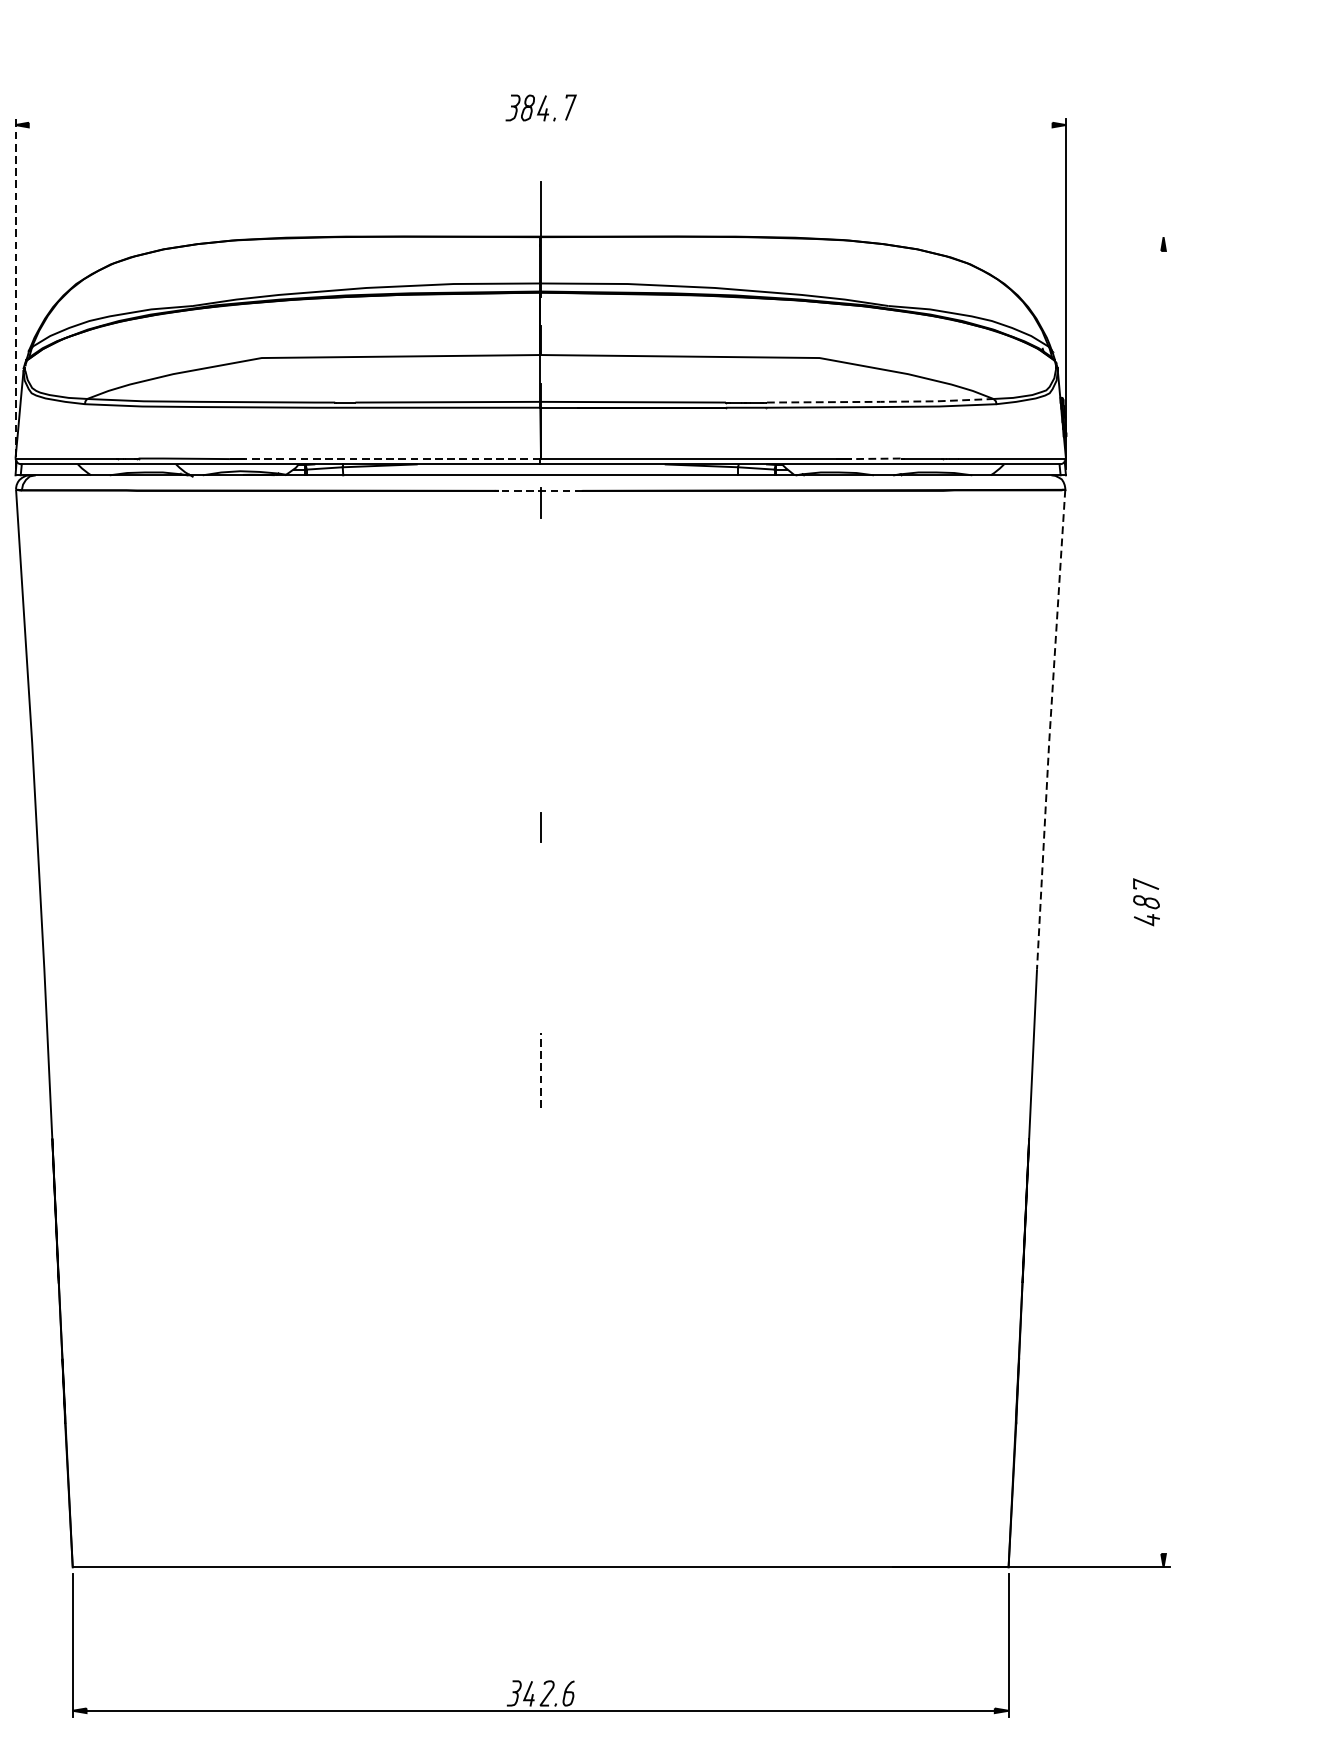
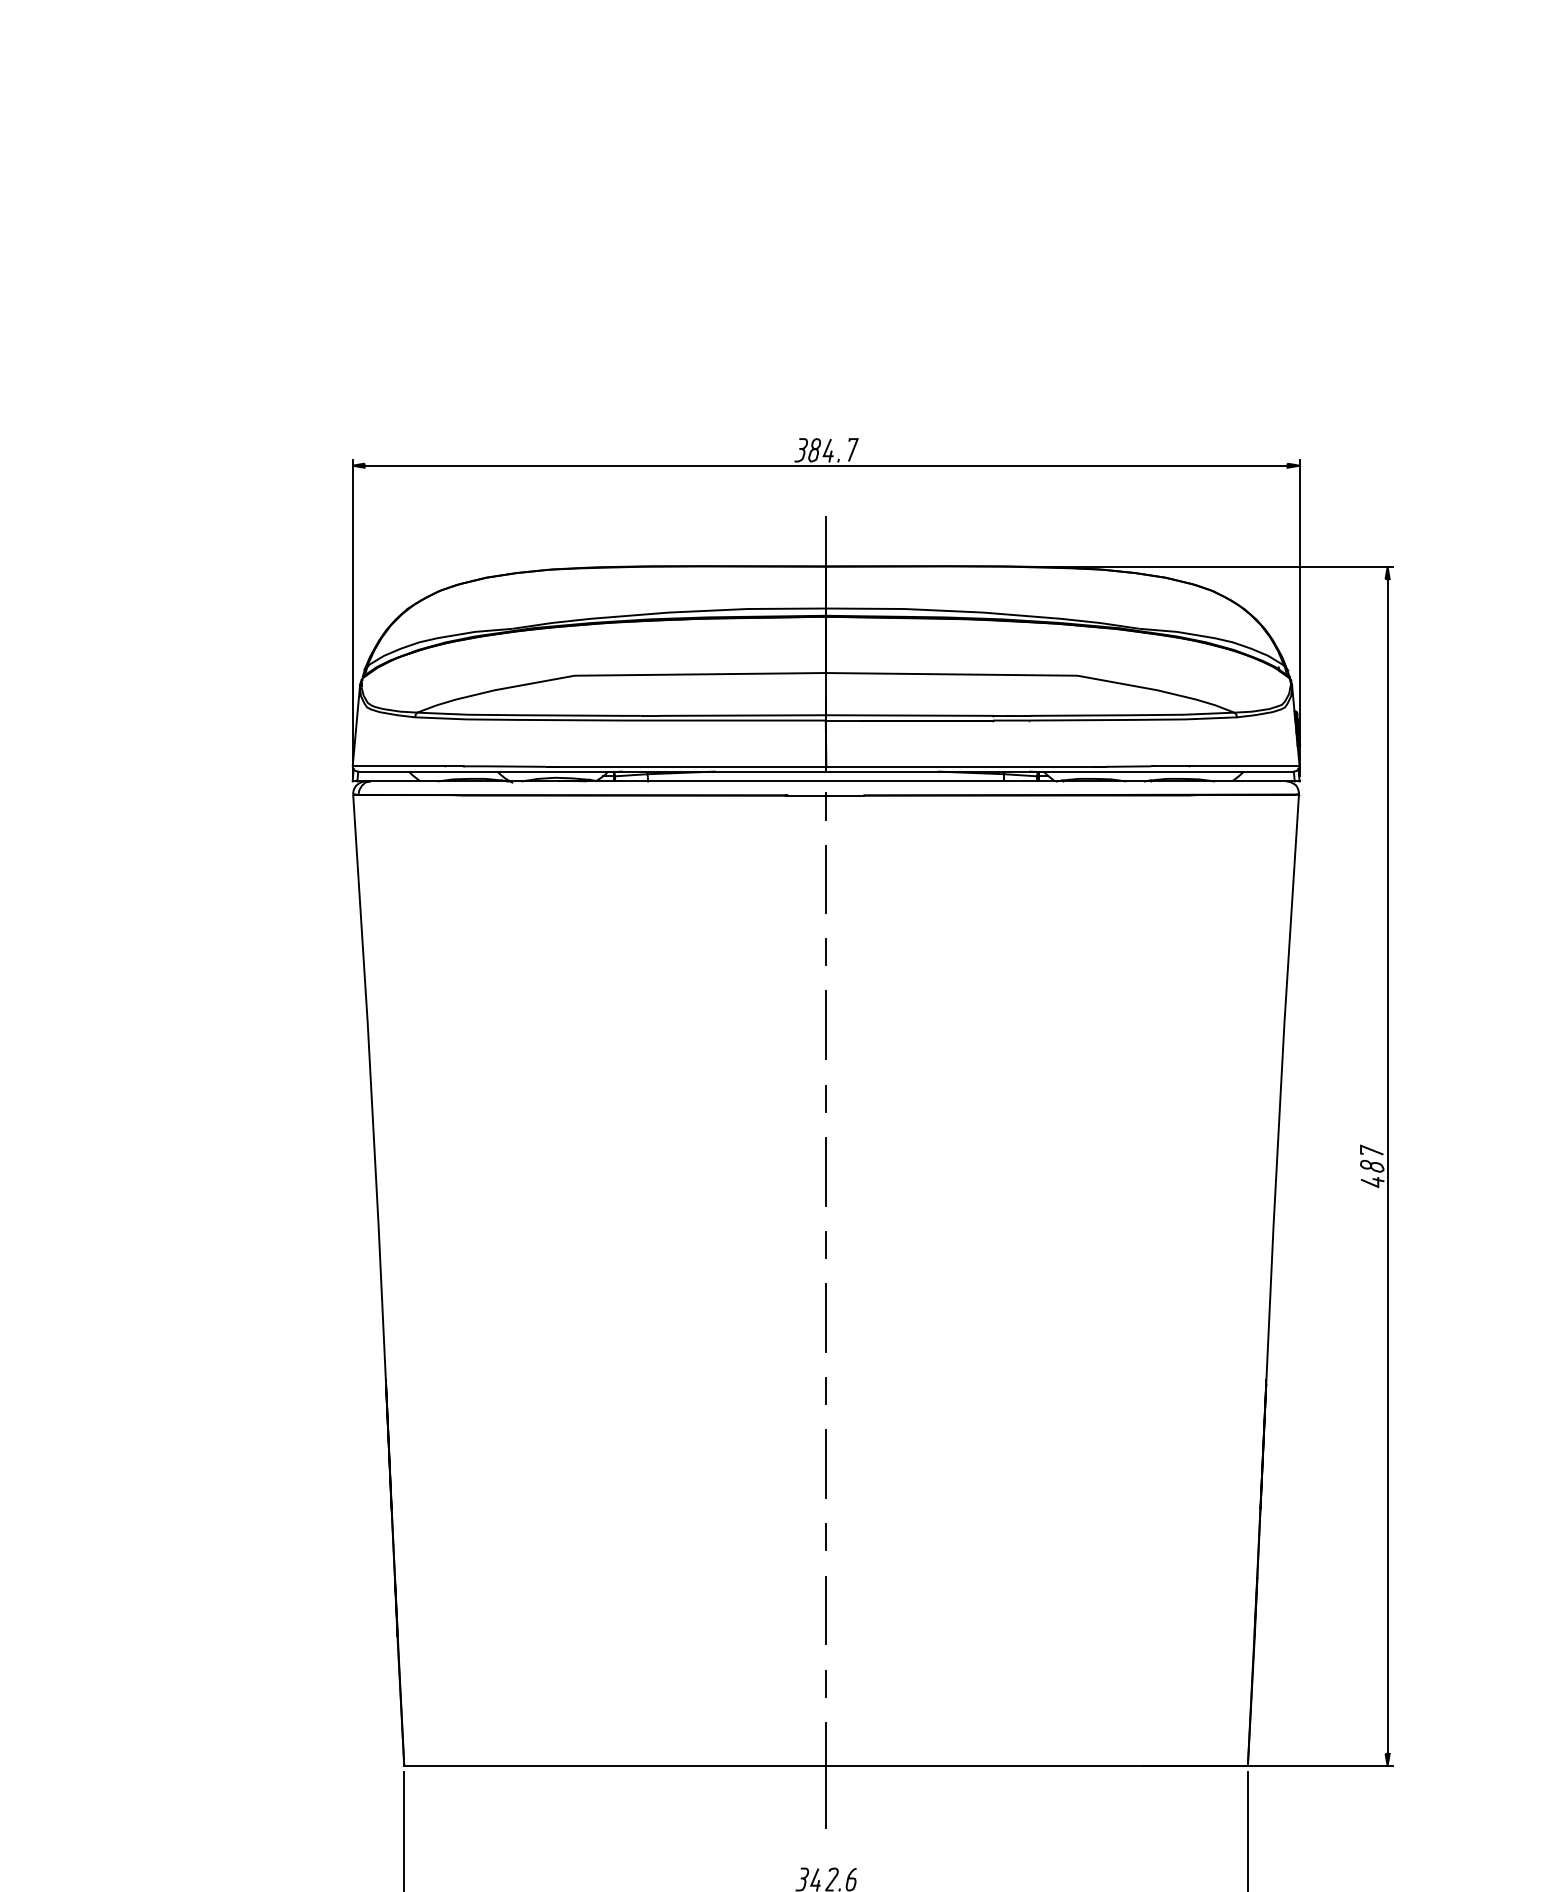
line: (540, 124) -> (825, 465), added
line: (970, 236) -> (1213, 566), added
line: (15, 293) -> (352, 617), dashed -> solid
line: (881, 402) -> (1133, 715), dashed -> solid
line: (392, 458) -> (692, 766), dashed -> solid
line: (876, 458) -> (1128, 766), dashed -> solid
line: (541, 490) -> (826, 795), dashed -> solid
line: (541, 584) -> (826, 879), added
line: (541, 665) -> (826, 952), added
line: (1050, 730) -> (1285, 1011), dashed -> solid
line: (541, 746) -> (826, 1025), added
line: (1163, 902) -> (1387, 1166), added
line: (541, 907) -> (826, 1171), added
line: (540, 988) -> (825, 1244), added
line: (541, 1069) -> (826, 1317), dashed -> solid
line: (541, 1152) -> (826, 1391), added
line: (540, 1231) -> (825, 1463), added
line: (541, 1313) -> (826, 1537), added
line: (541, 1394) -> (826, 1610), added
line: (541, 1475) -> (826, 1683), added
line: (541, 1578) -> (826, 1775), added

